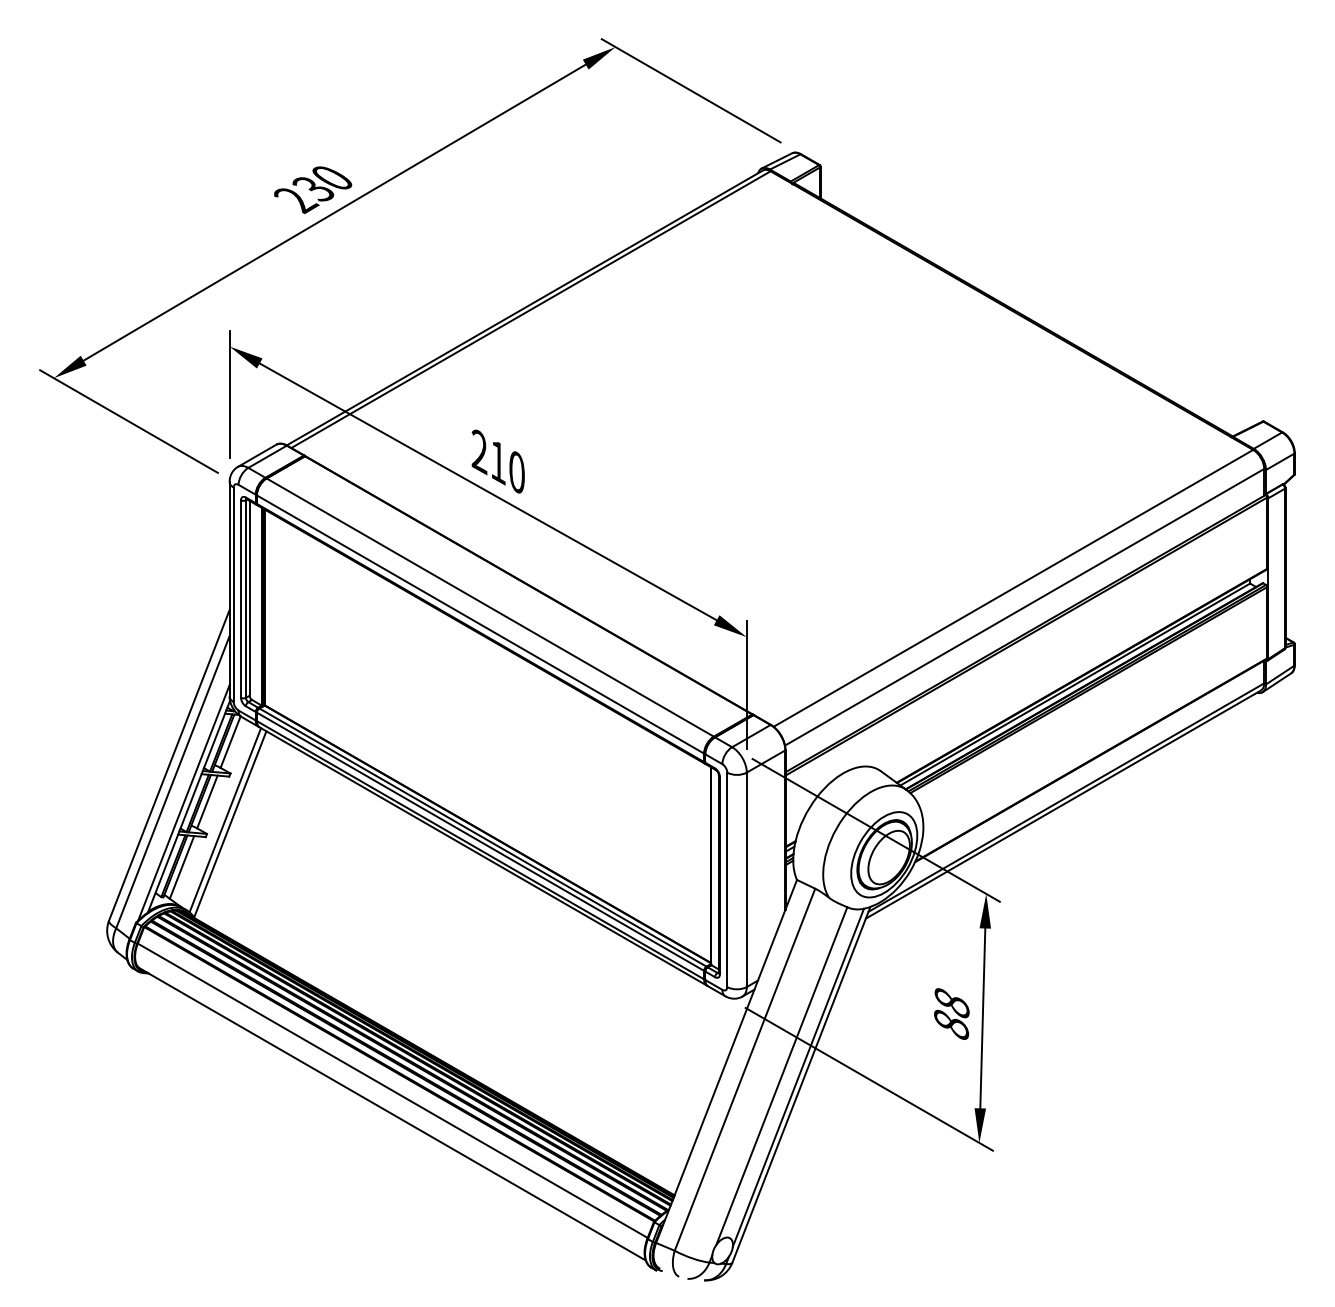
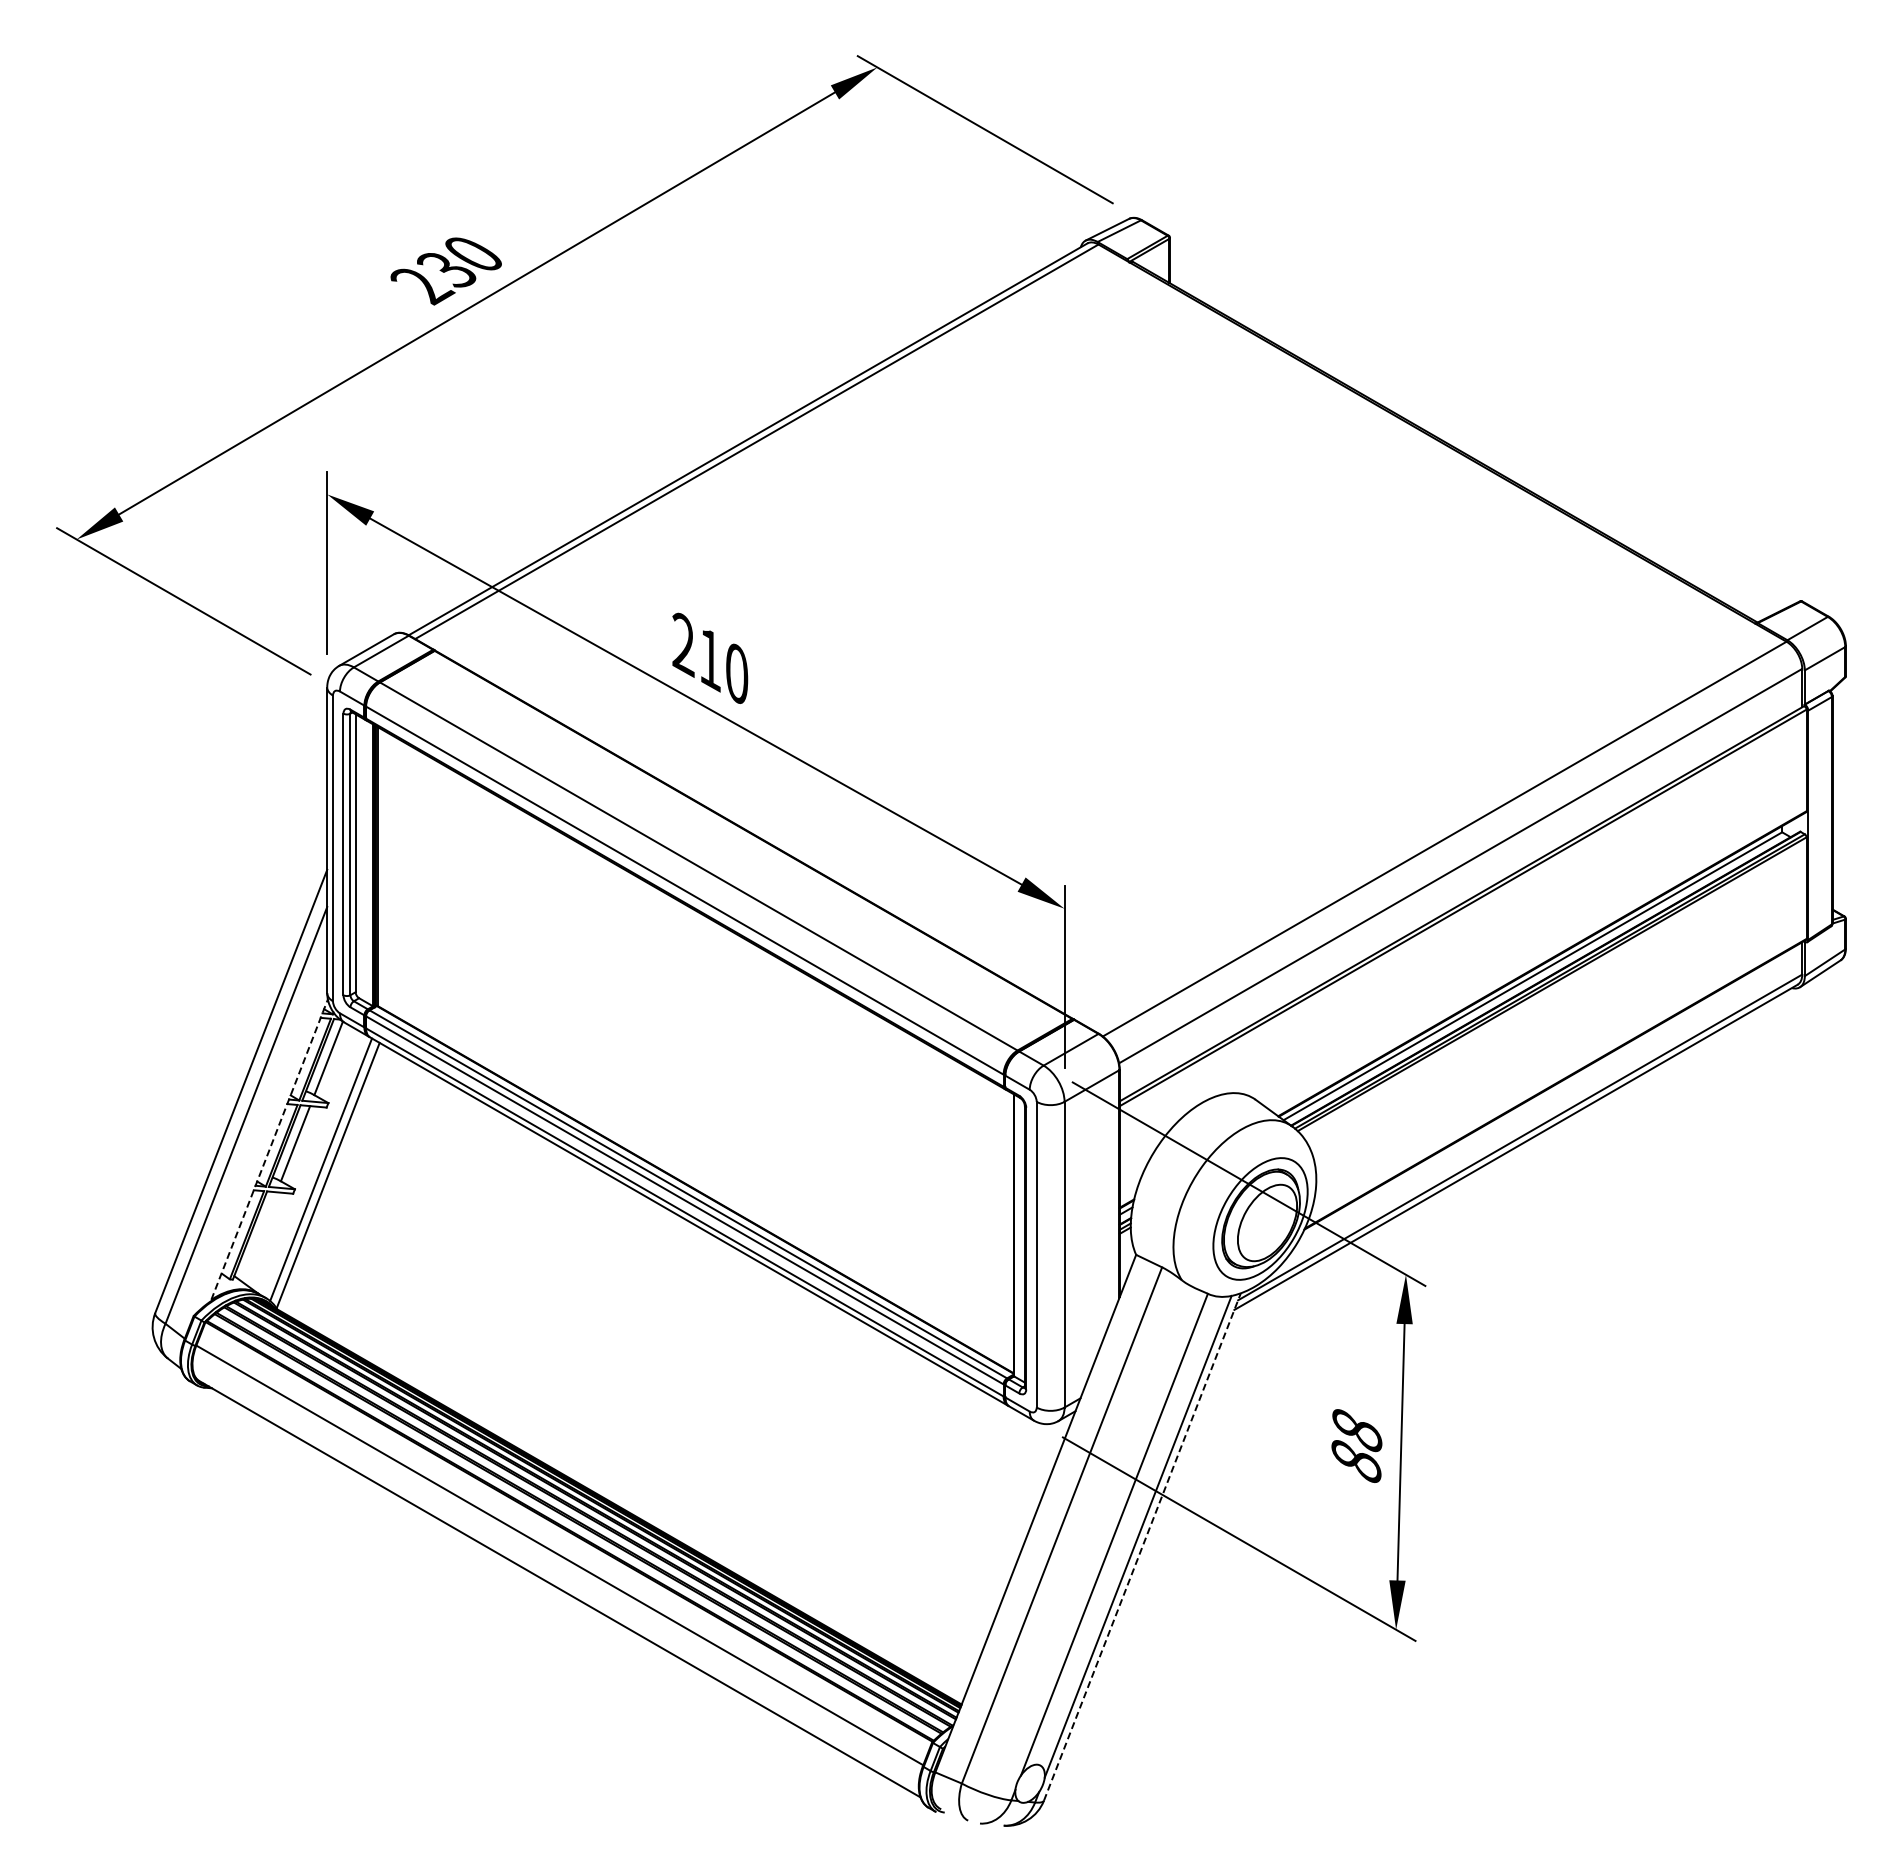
line: (183, 802) -> (261, 1144), removed
line: (189, 806) -> (269, 1149), solid -> dashed
line: (182, 867) -> (259, 1236), removed
line: (801, 1084) -> (1142, 1546), solid -> dashed

